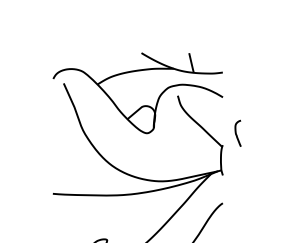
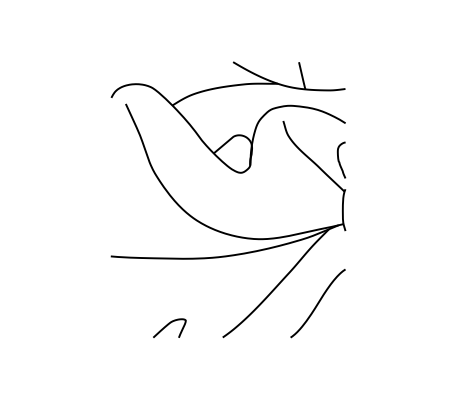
curve: (236, 133) -> (339, 159), moved

